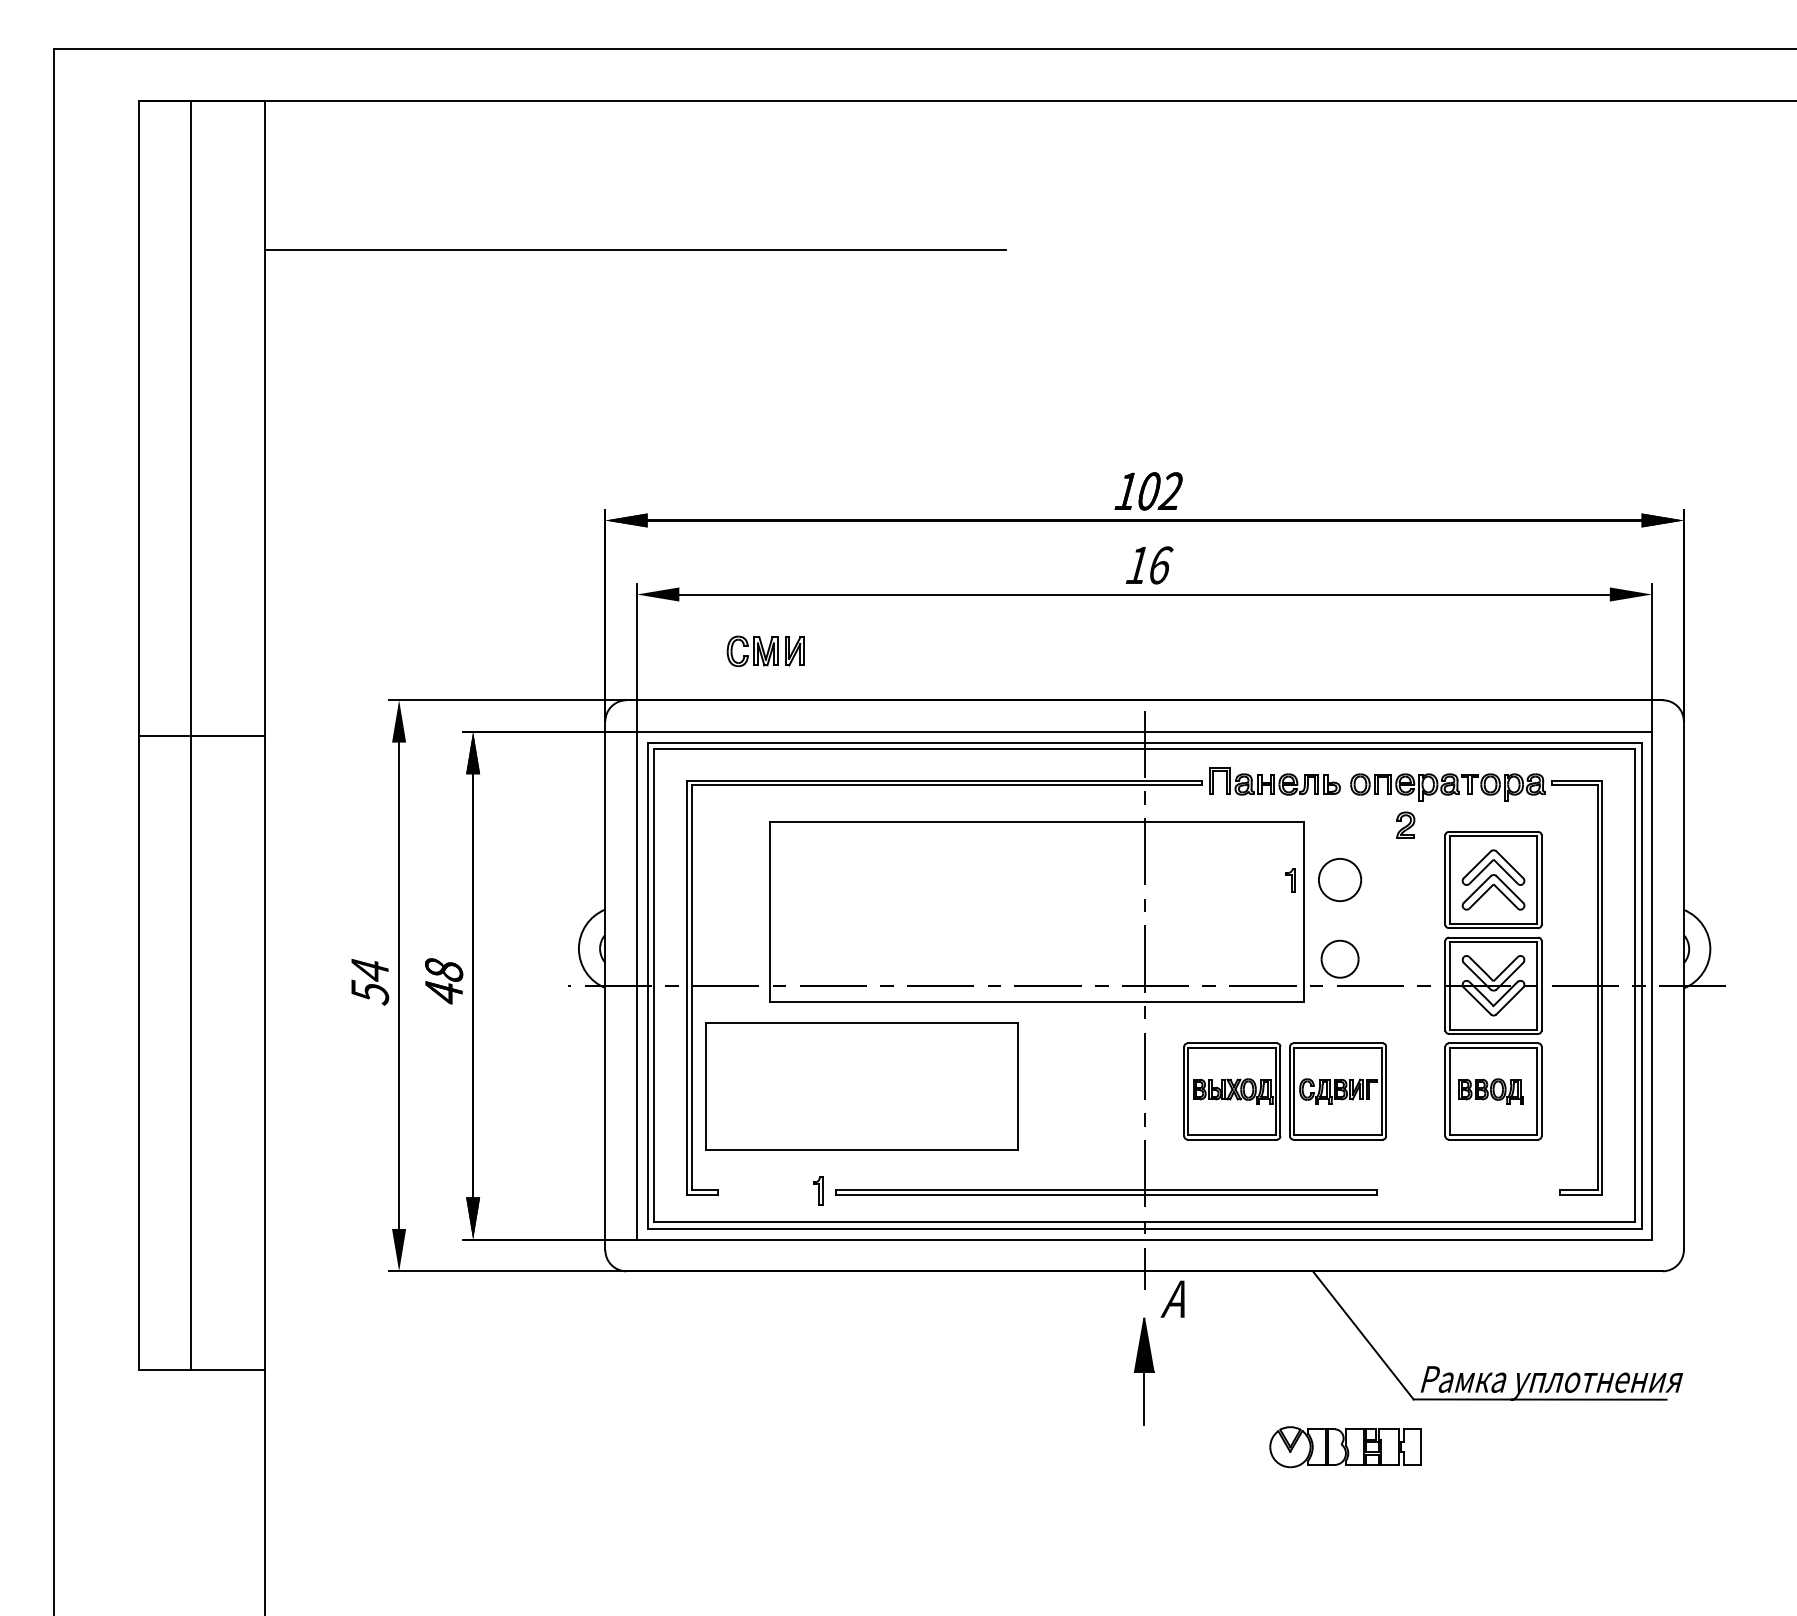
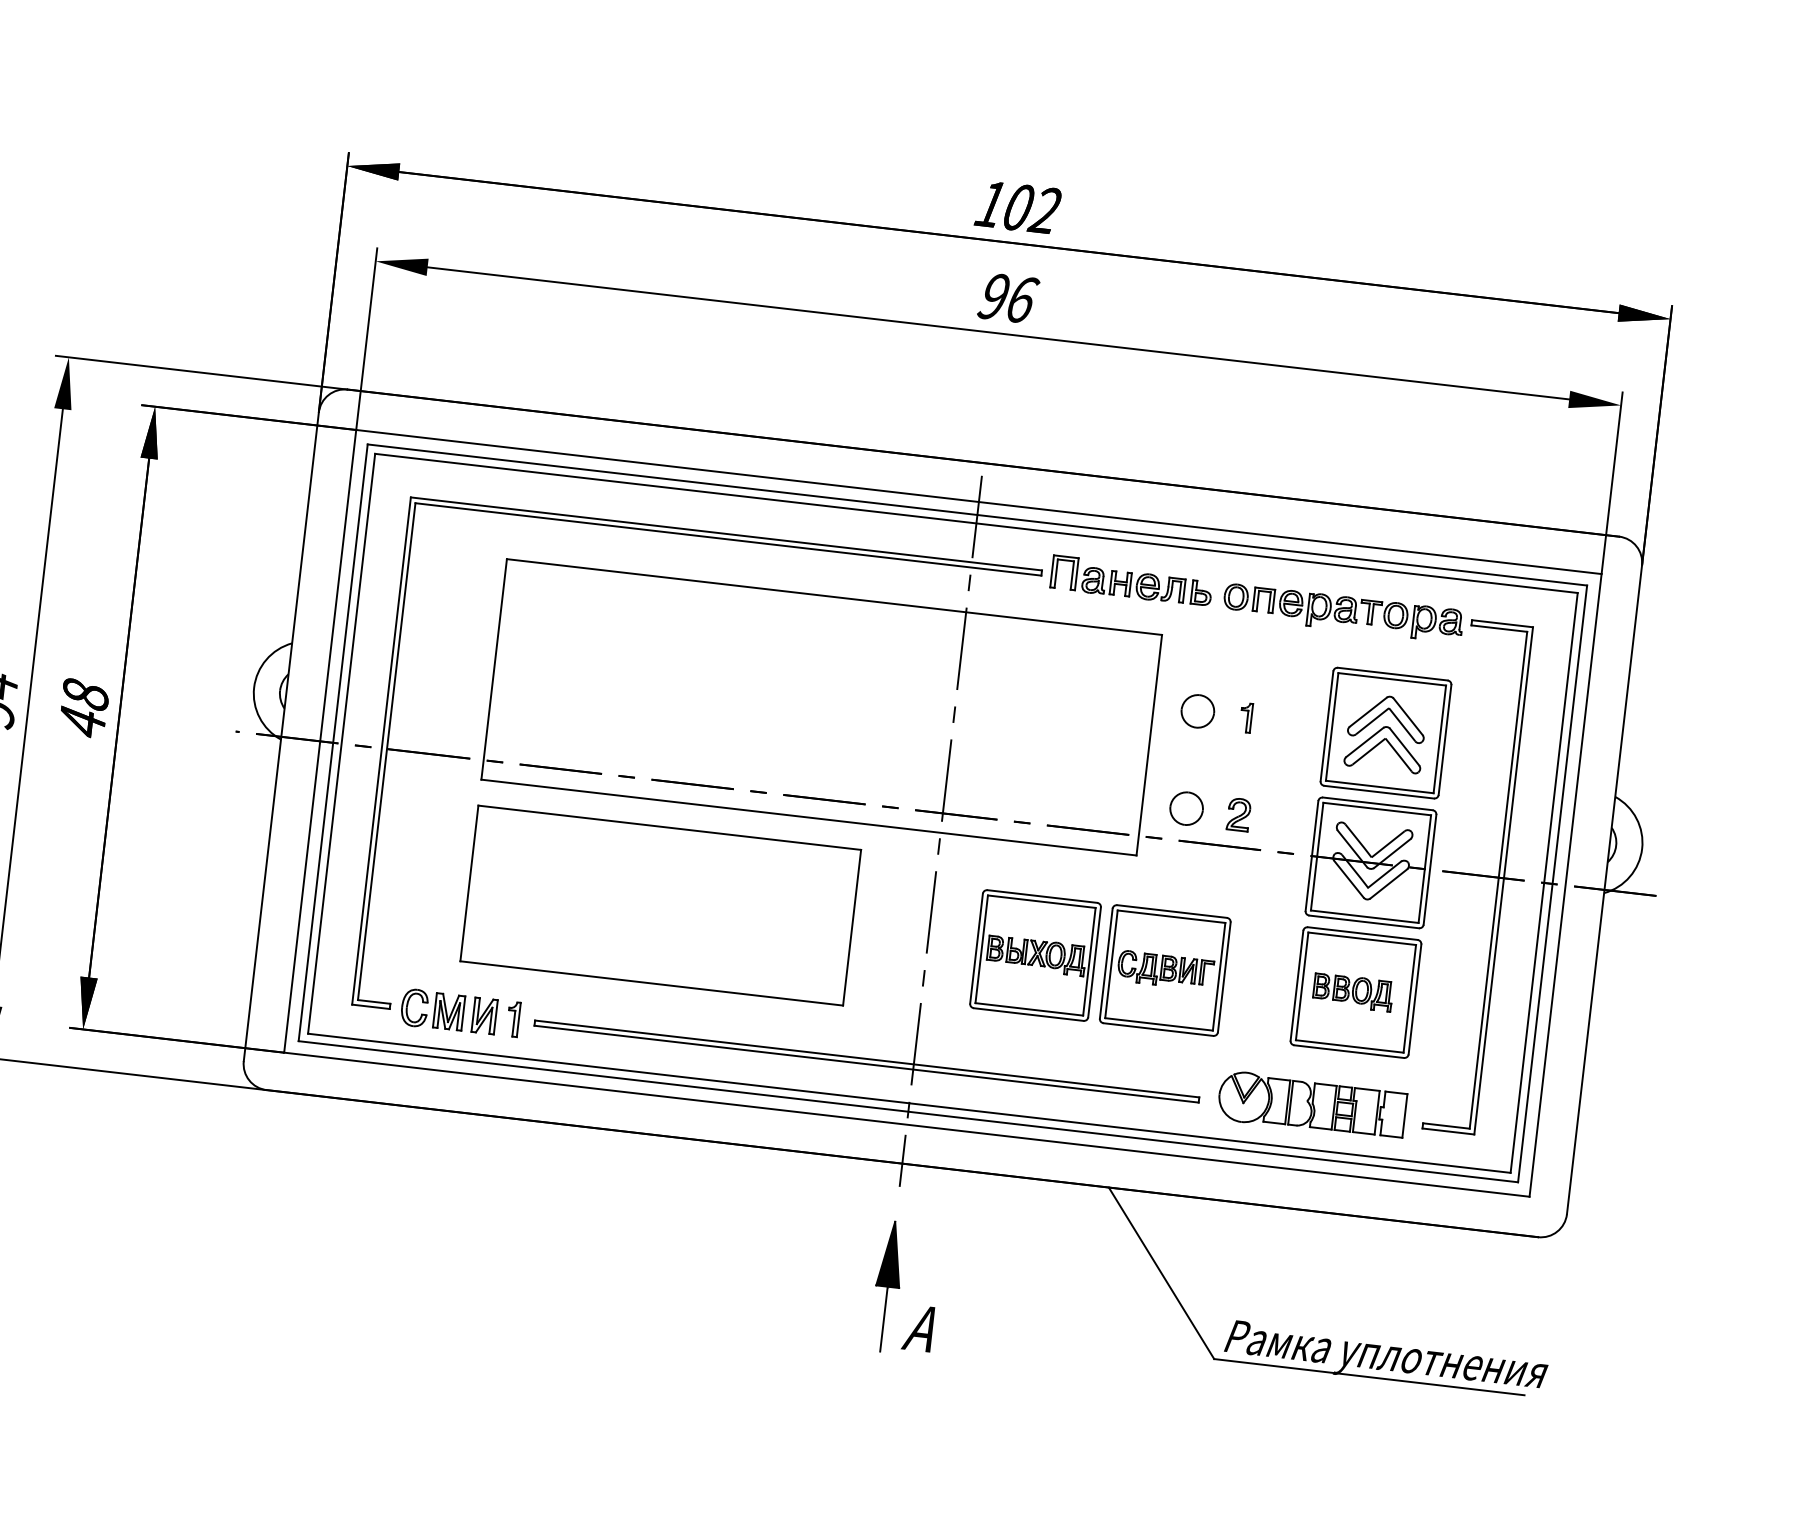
text: (1137, 565) -> (993, 296), 16 -> 96
part: (765, 651) -> (448, 1011), moved
part: (1405, 824) -> (1238, 813), moved
part: (1340, 879) -> (1198, 710), size x0.62
part: (1290, 880) -> (1246, 717), moved
part: (1340, 959) -> (1186, 808), size x0.71
part: (861, 1086) -> (659, 905), moved
text: (1172, 1298) -> (918, 1327), moved
part: (1345, 1447) -> (1311, 1105), moved

